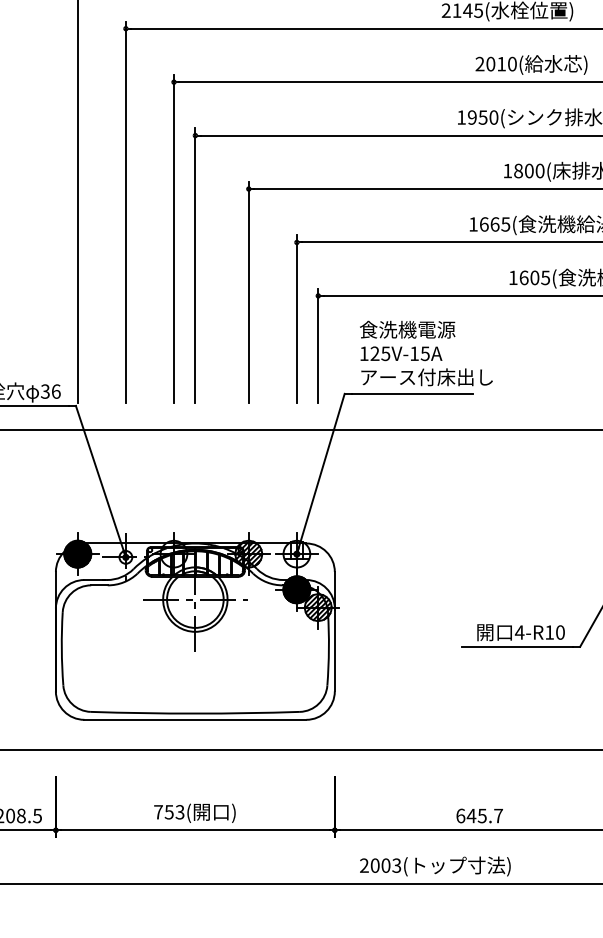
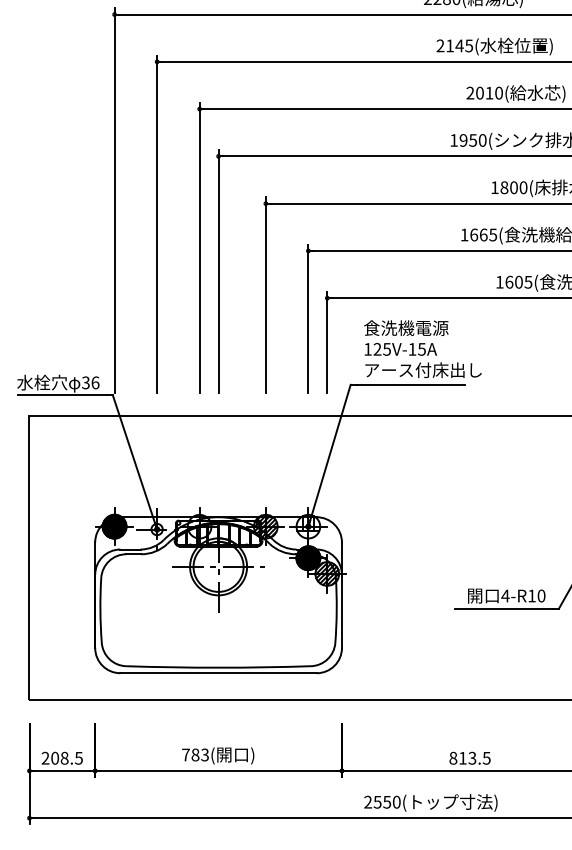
text: (169, 811) -> (195, 754), 753( -> 783(
text: (479, 815) -> (469, 757), 645.7 -> 813.5
text: (385, 864) -> (386, 801), 2003 -> 2550

